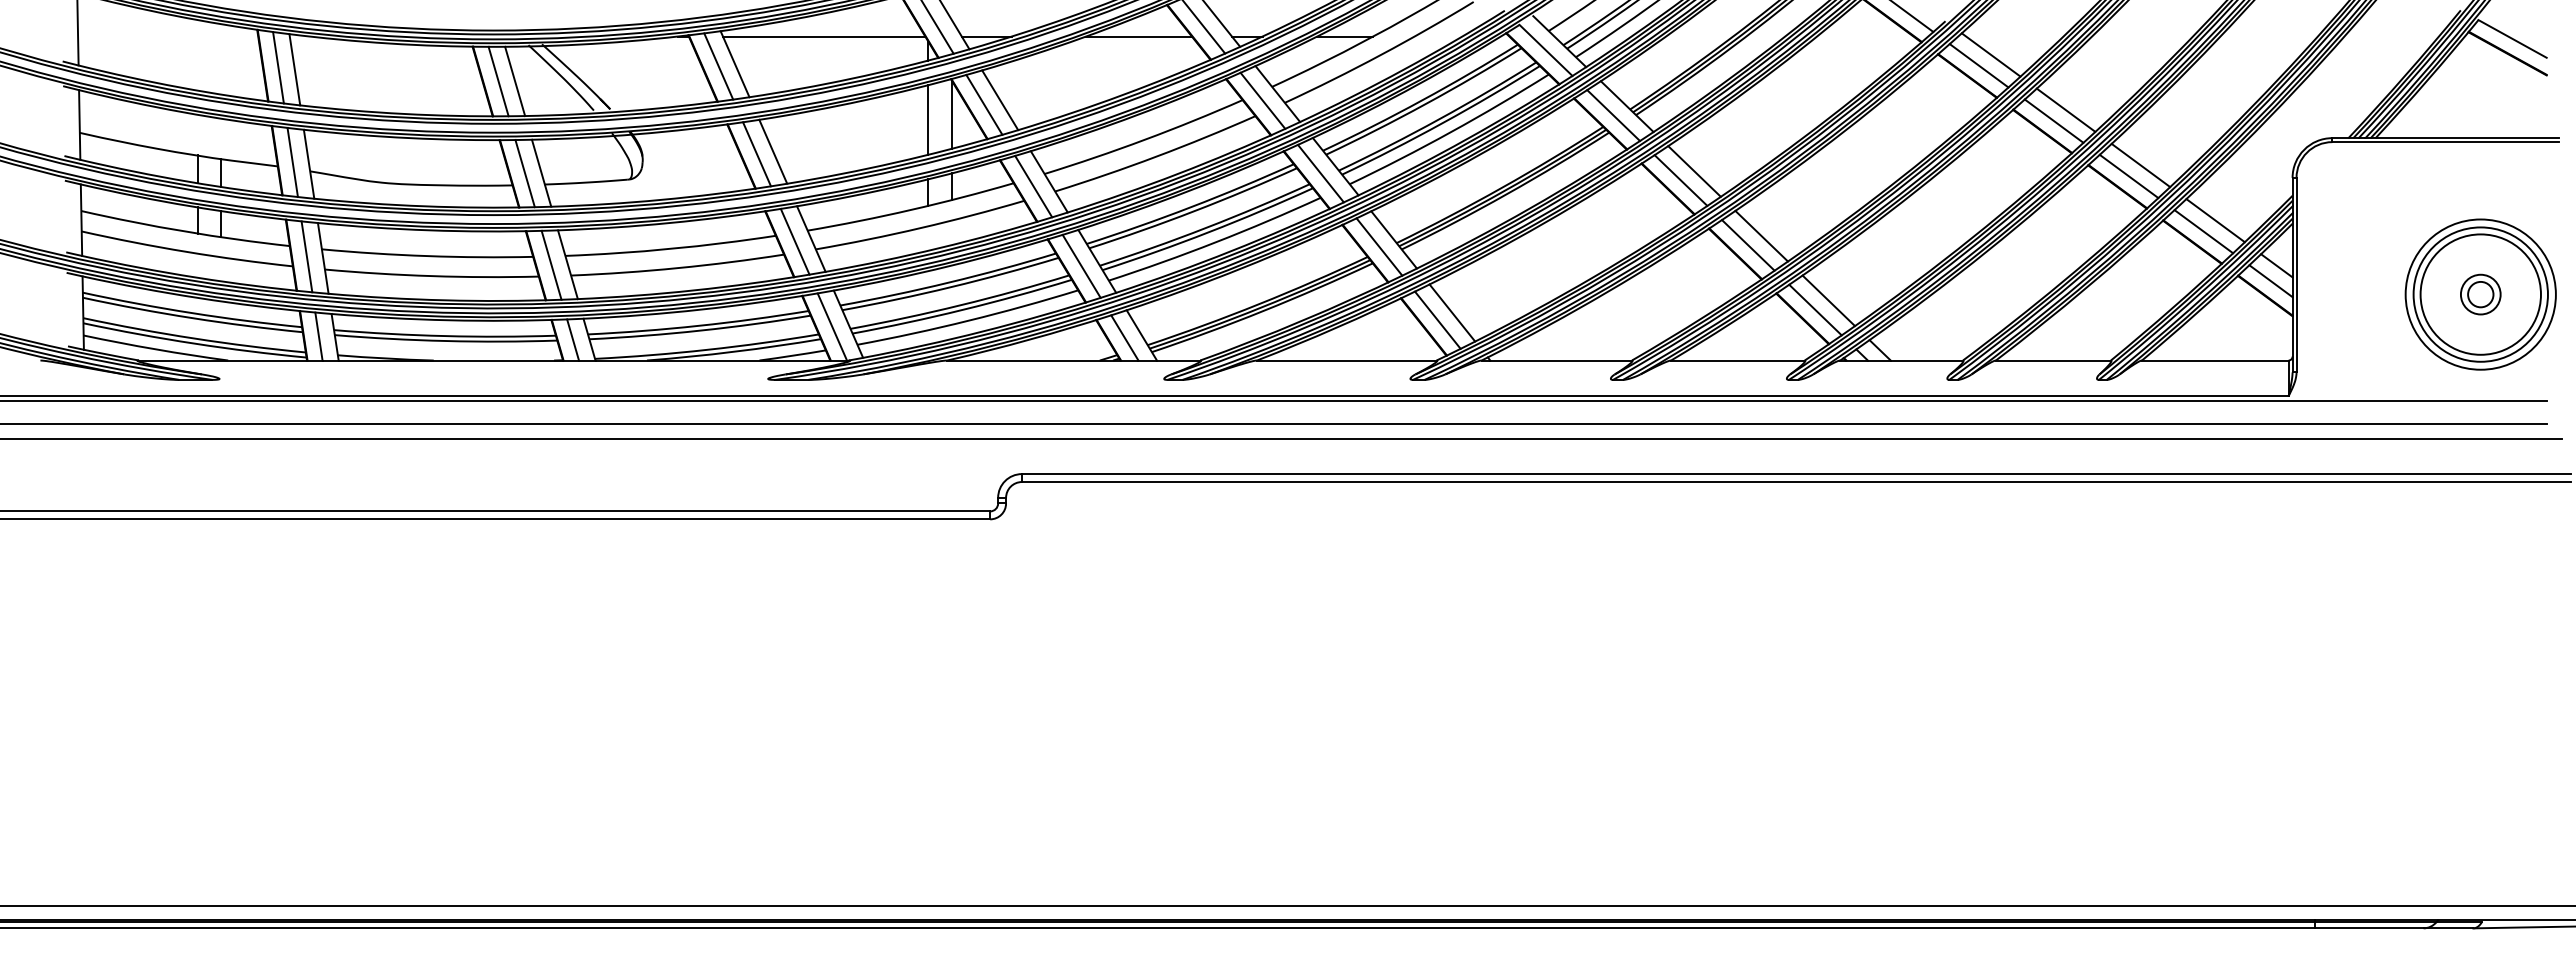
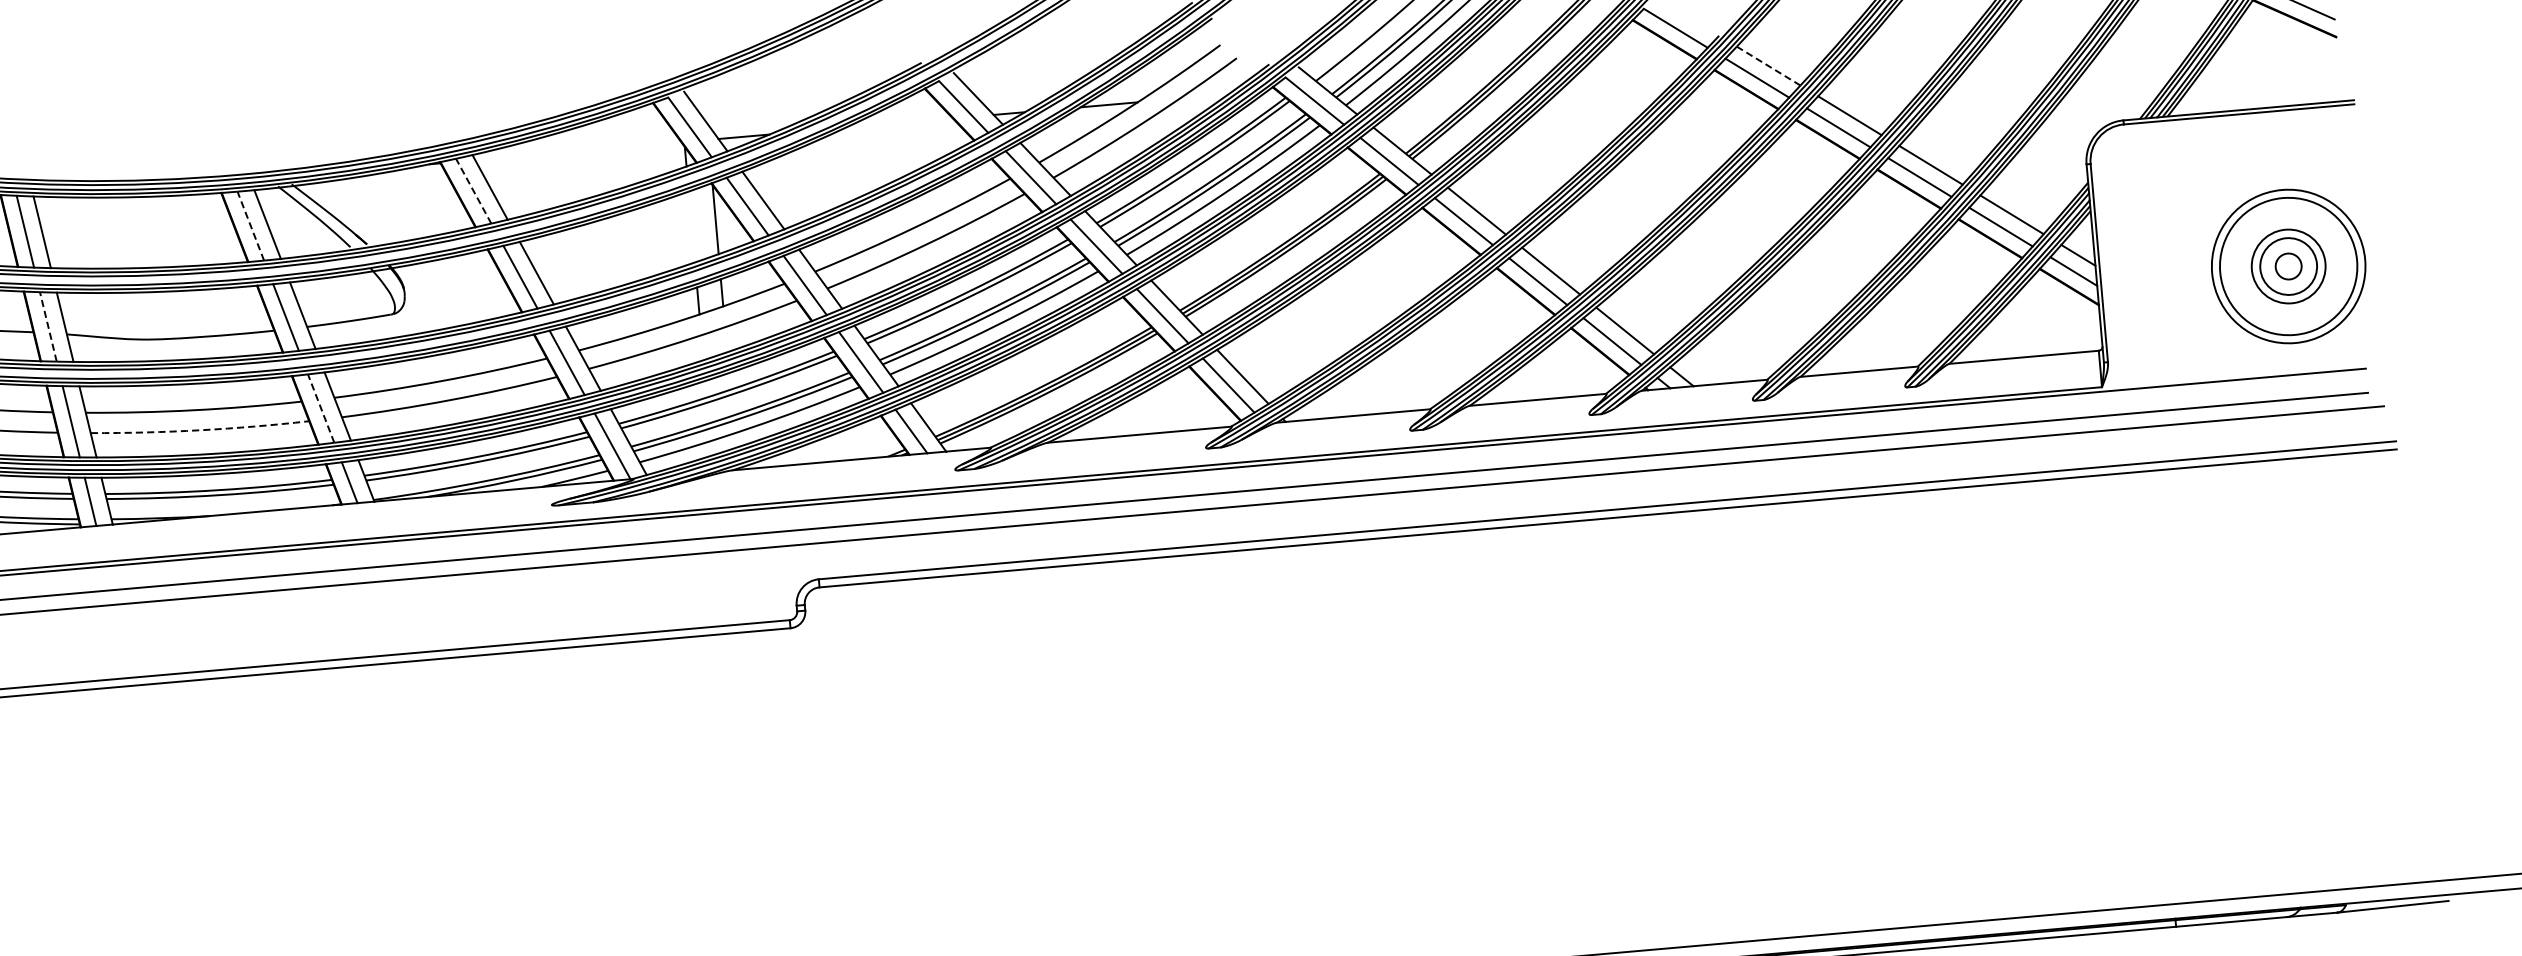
line: (823, 36) -> (577, 151), removed
line: (1138, 36) -> (898, 123), removed
line: (1990, 54) -> (1767, 65), solid -> dashed
line: (718, 66) -> (473, 191), solid -> dashed
line: (498, 81) -> (250, 226), solid -> dashed
line: (928, 119) -> (692, 226), removed
line: (292, 162) -> (48, 326), solid -> dashed
line: (551, 265) -> (321, 408), solid -> dashed
arc: (431, 276) -> (199, 430), solid -> dashed
circle: (2480, 294) -> (2288, 266), size x0.6
circle: (2480, 294) -> (2288, 266), size x1.4

